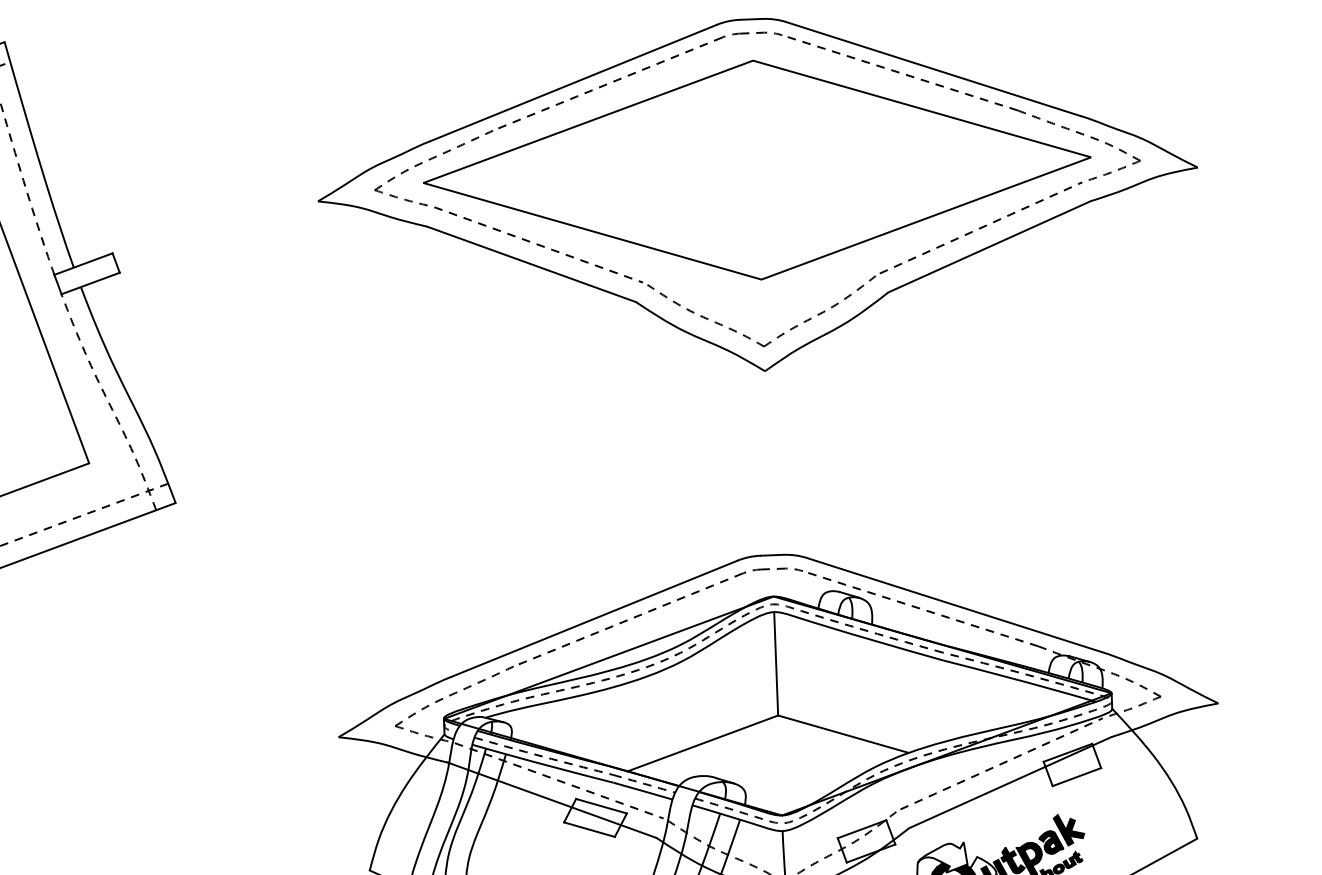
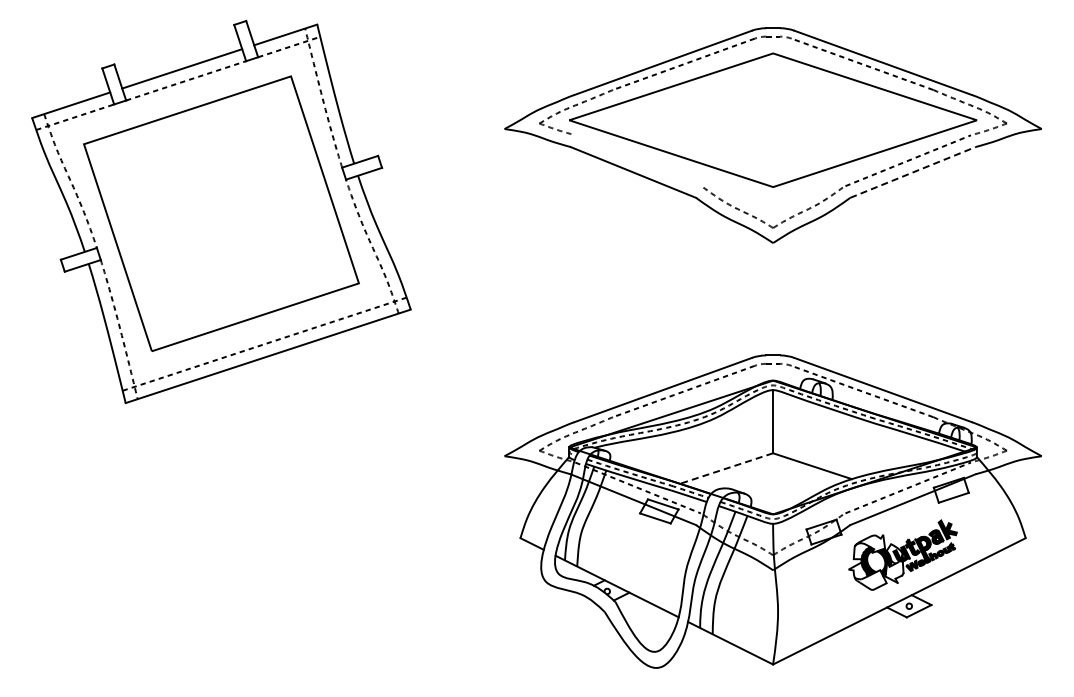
line: (537, 244) -> (637, 160), removed
line: (988, 246) -> (912, 172), solid -> dashed
line: (702, 743) -> (726, 468), solid -> dashed

